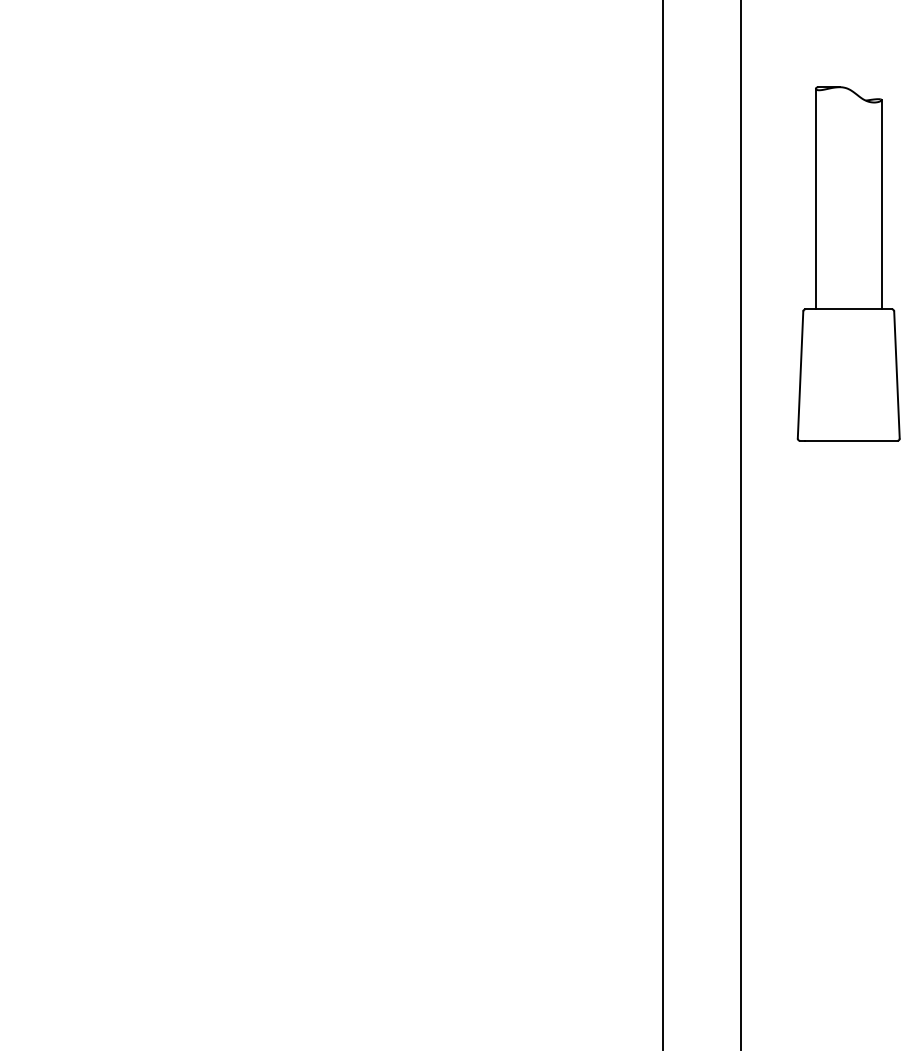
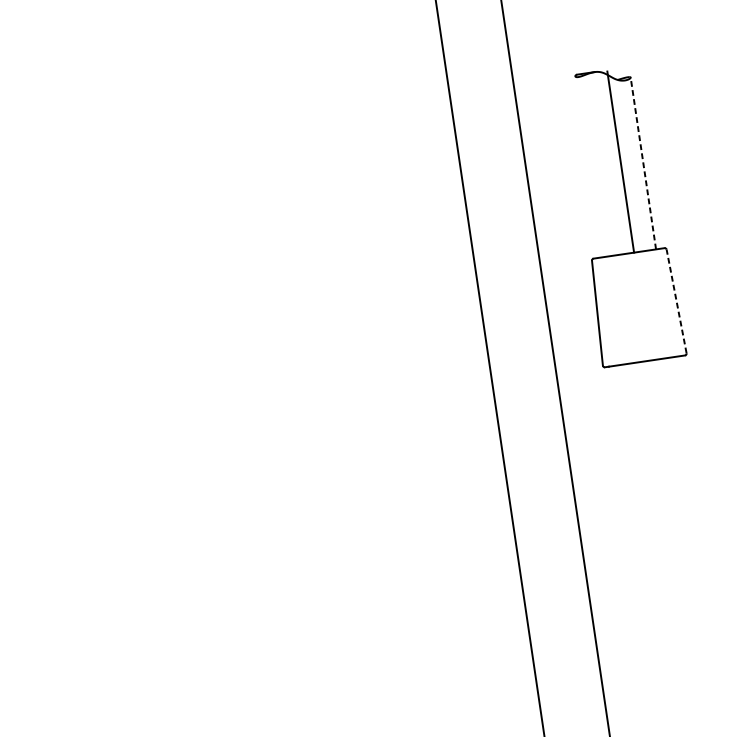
line: (815, 198) -> (620, 161), moved
line: (881, 204) -> (643, 163), solid -> dashed
line: (896, 374) -> (676, 301), solid -> dashed

